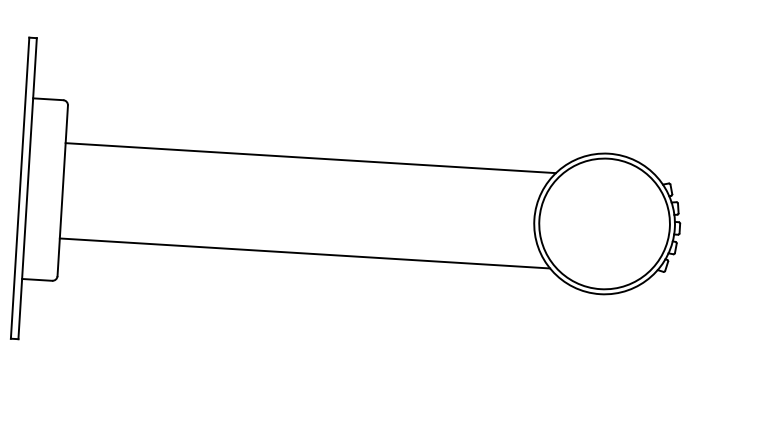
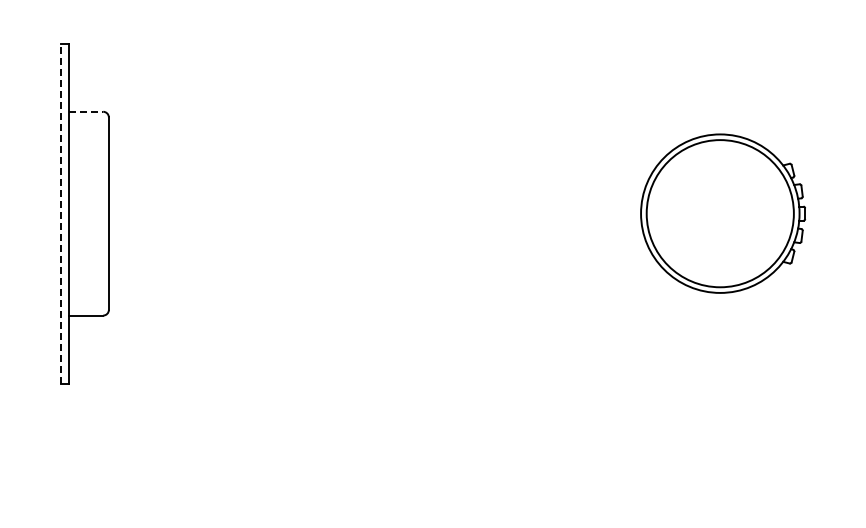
line: (48, 99) -> (86, 111), solid -> dashed
line: (310, 157) -> (385, 159), removed
line: (19, 188) -> (60, 213), solid -> dashed
line: (304, 253) -> (385, 267), removed

